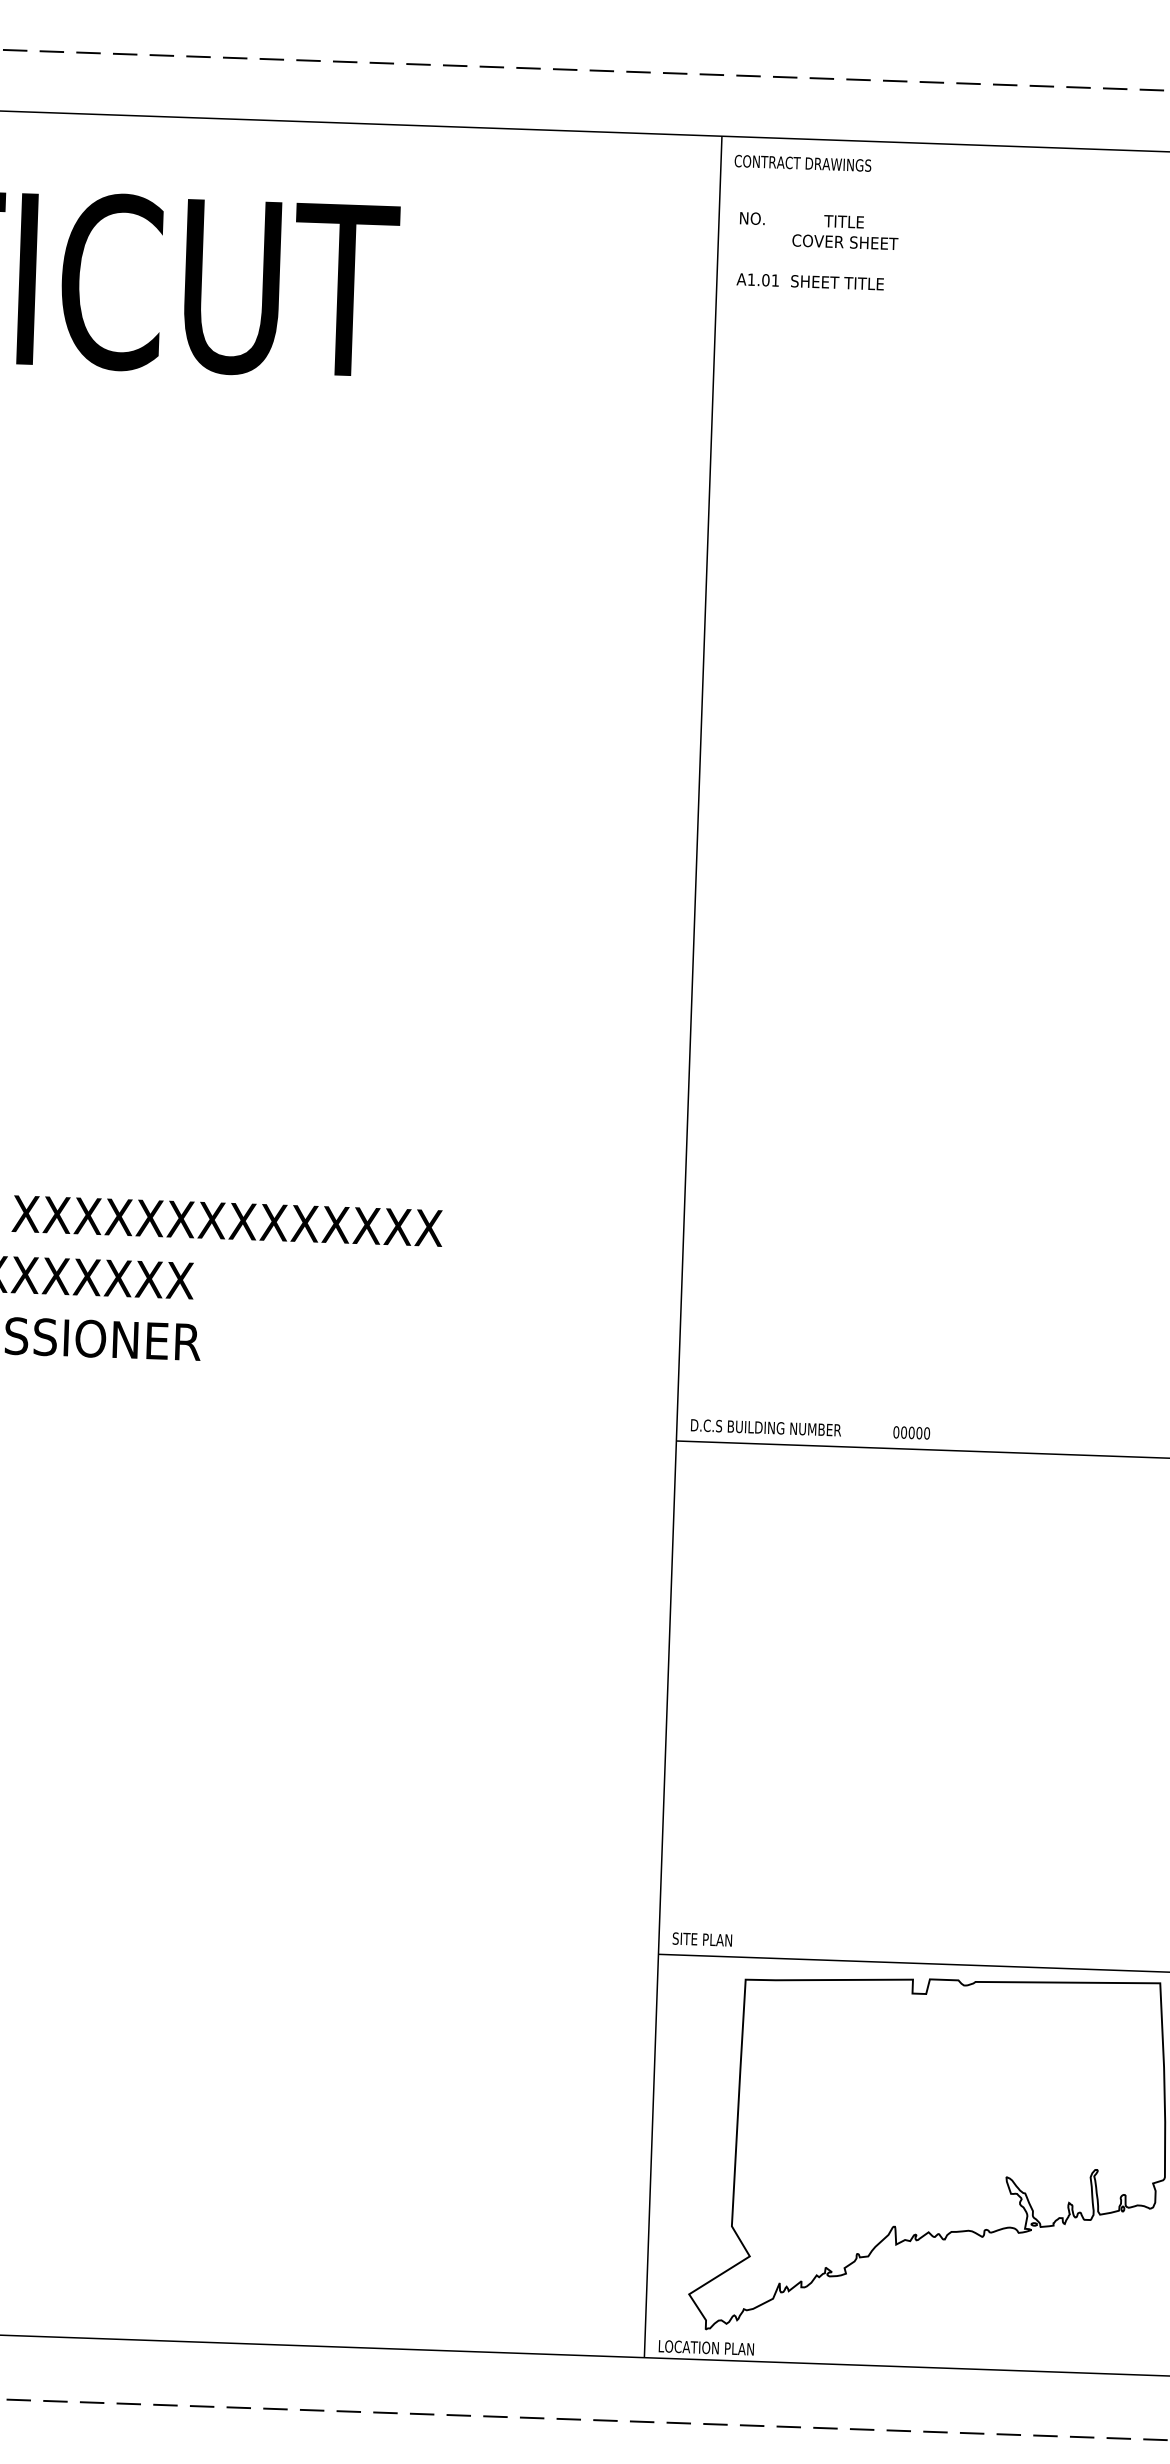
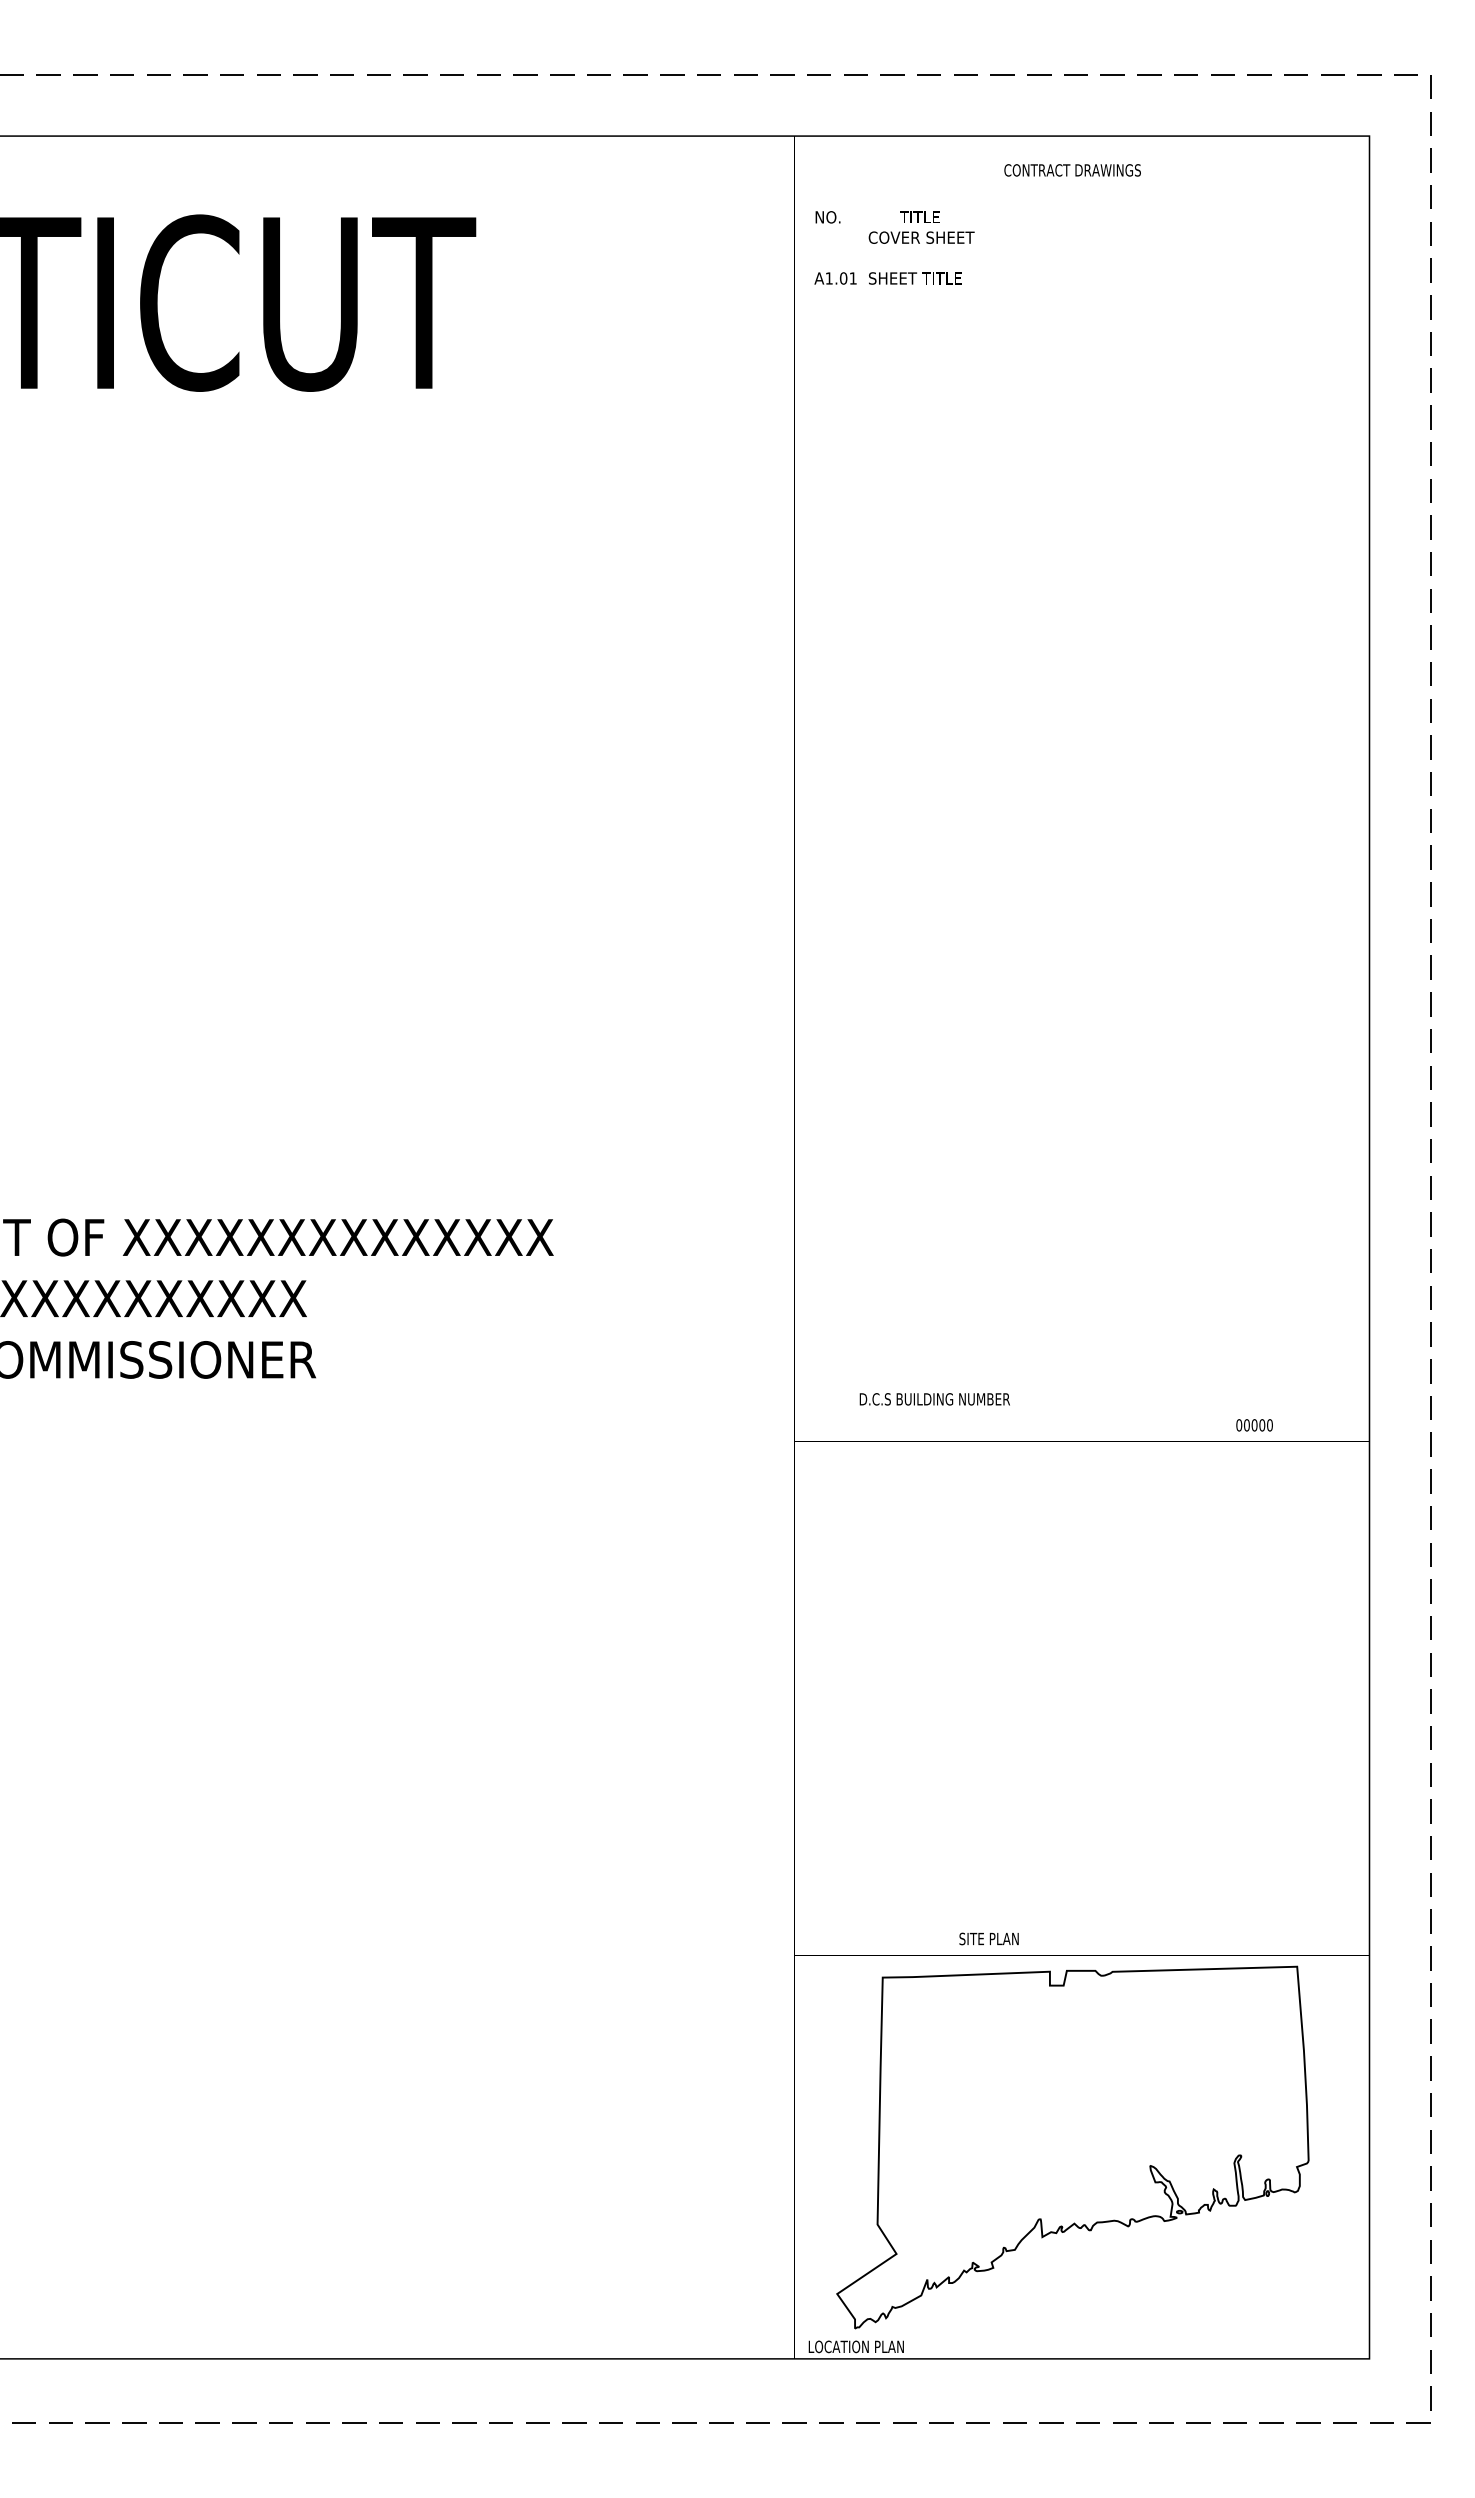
text: (802, 163) -> (1072, 170), moved
text: (765, 1427) -> (934, 1399), moved
text: (911, 1433) -> (1254, 1425), moved
text: (701, 1939) -> (988, 1938), moved

